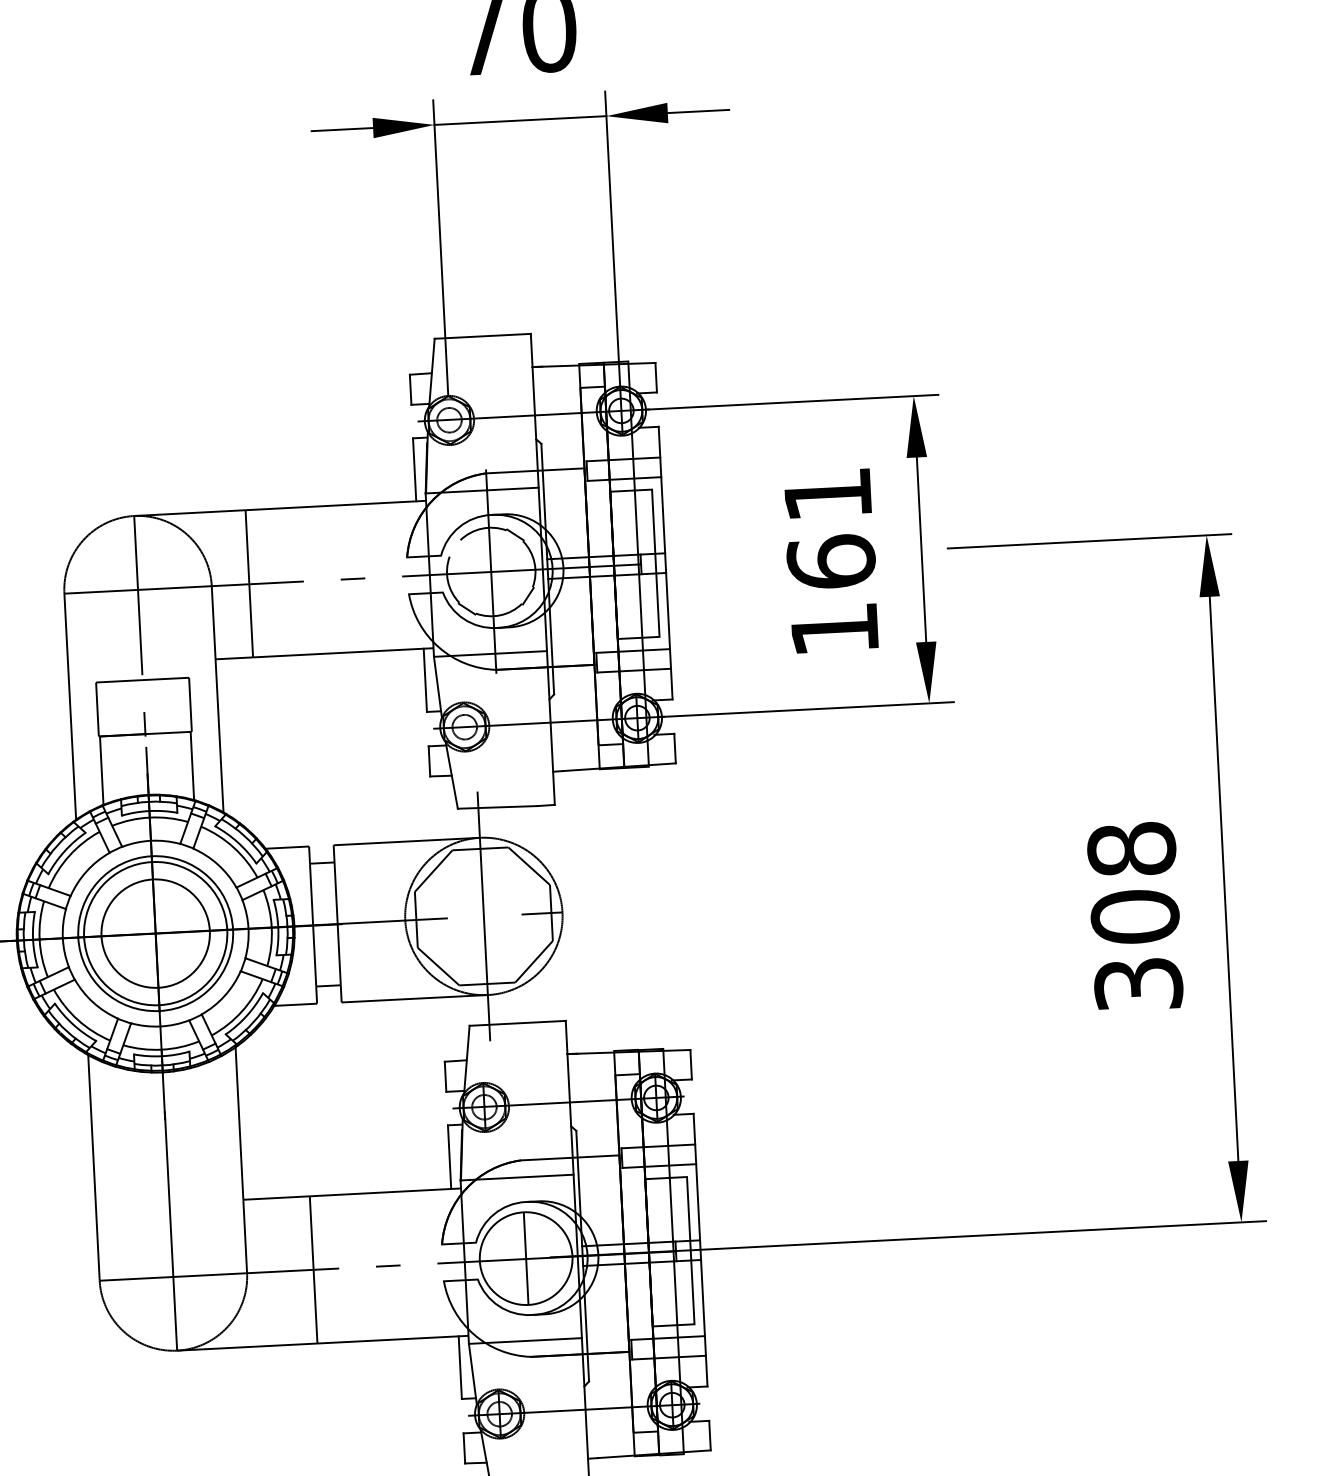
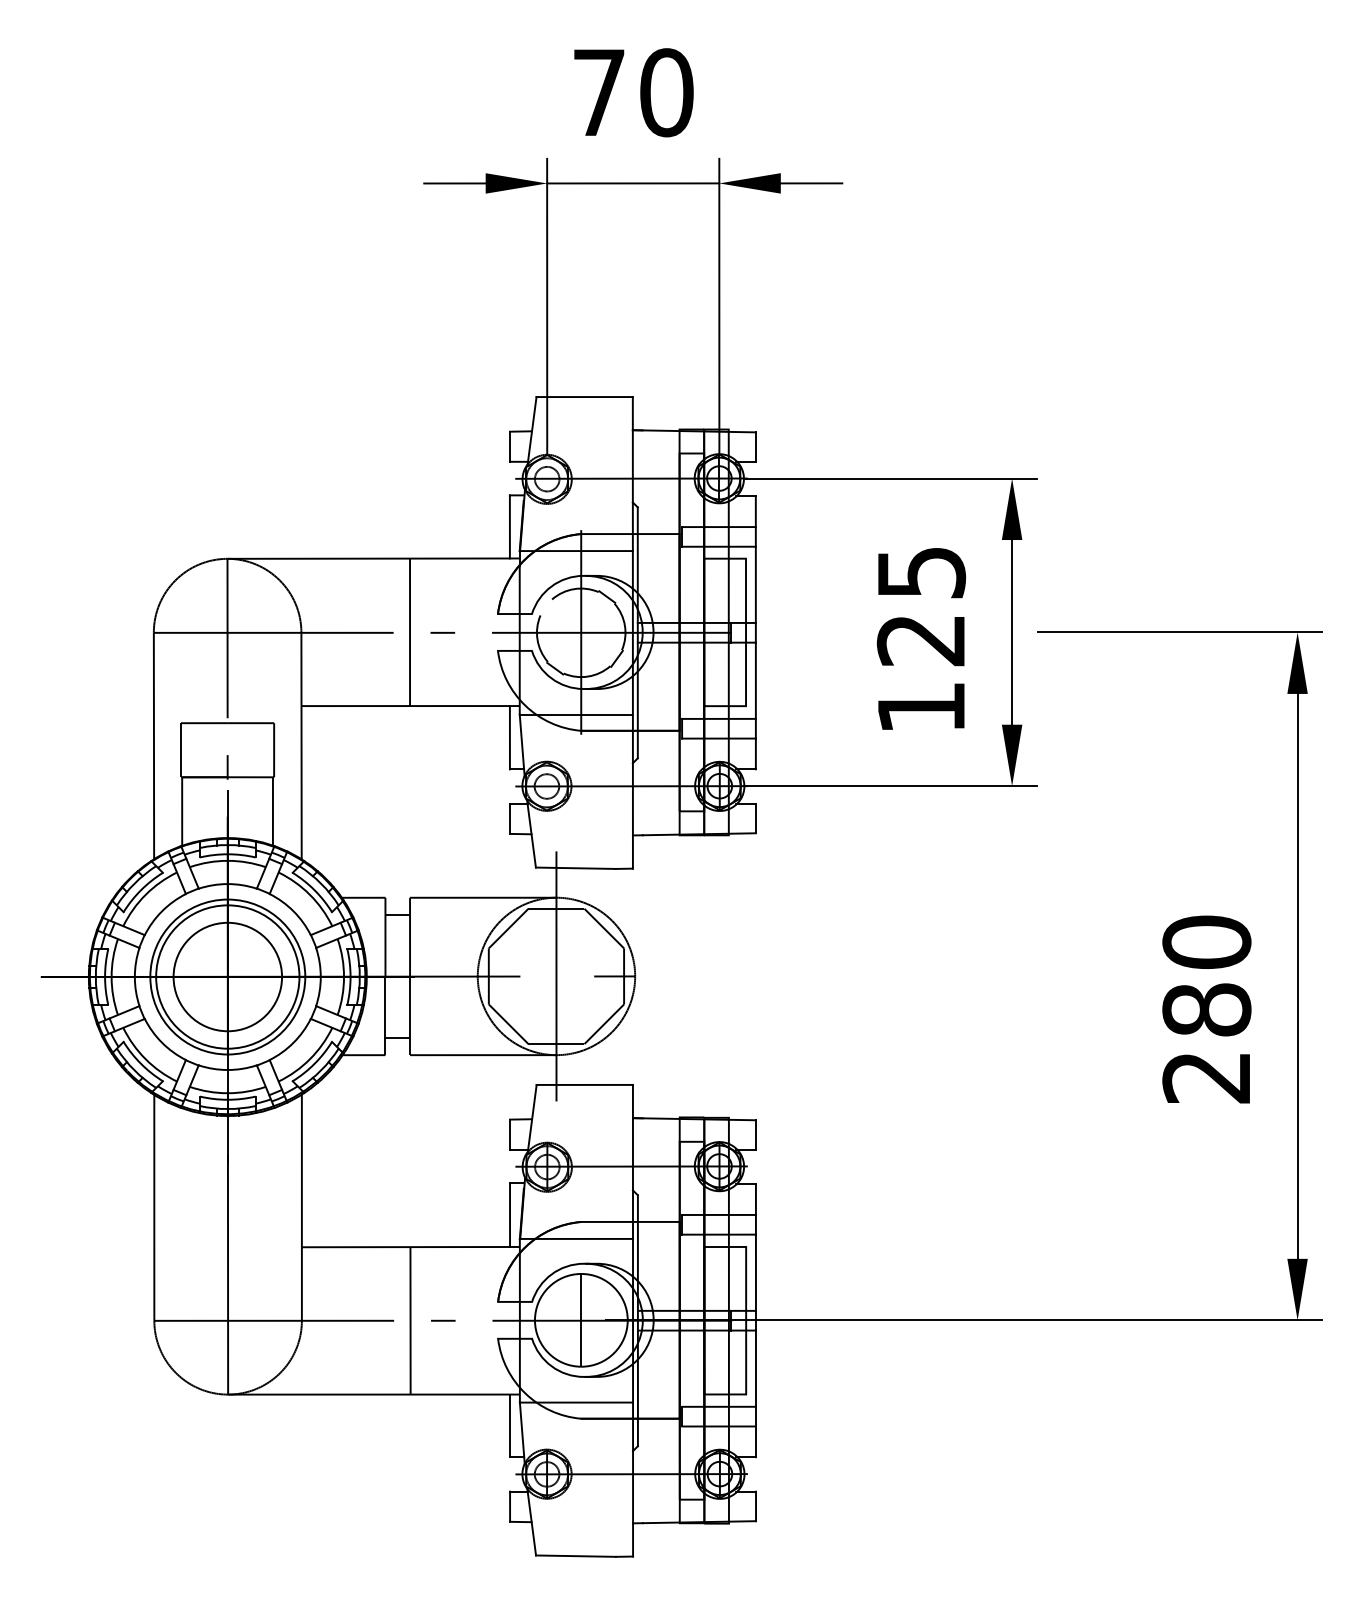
text: (829, 529) -> (921, 607), 161 -> 125
line: (249, 583) -> (410, 632), moved
text: (1134, 916) -> (1206, 1009), 308 -> 280
line: (313, 1269) -> (410, 1320), moved

